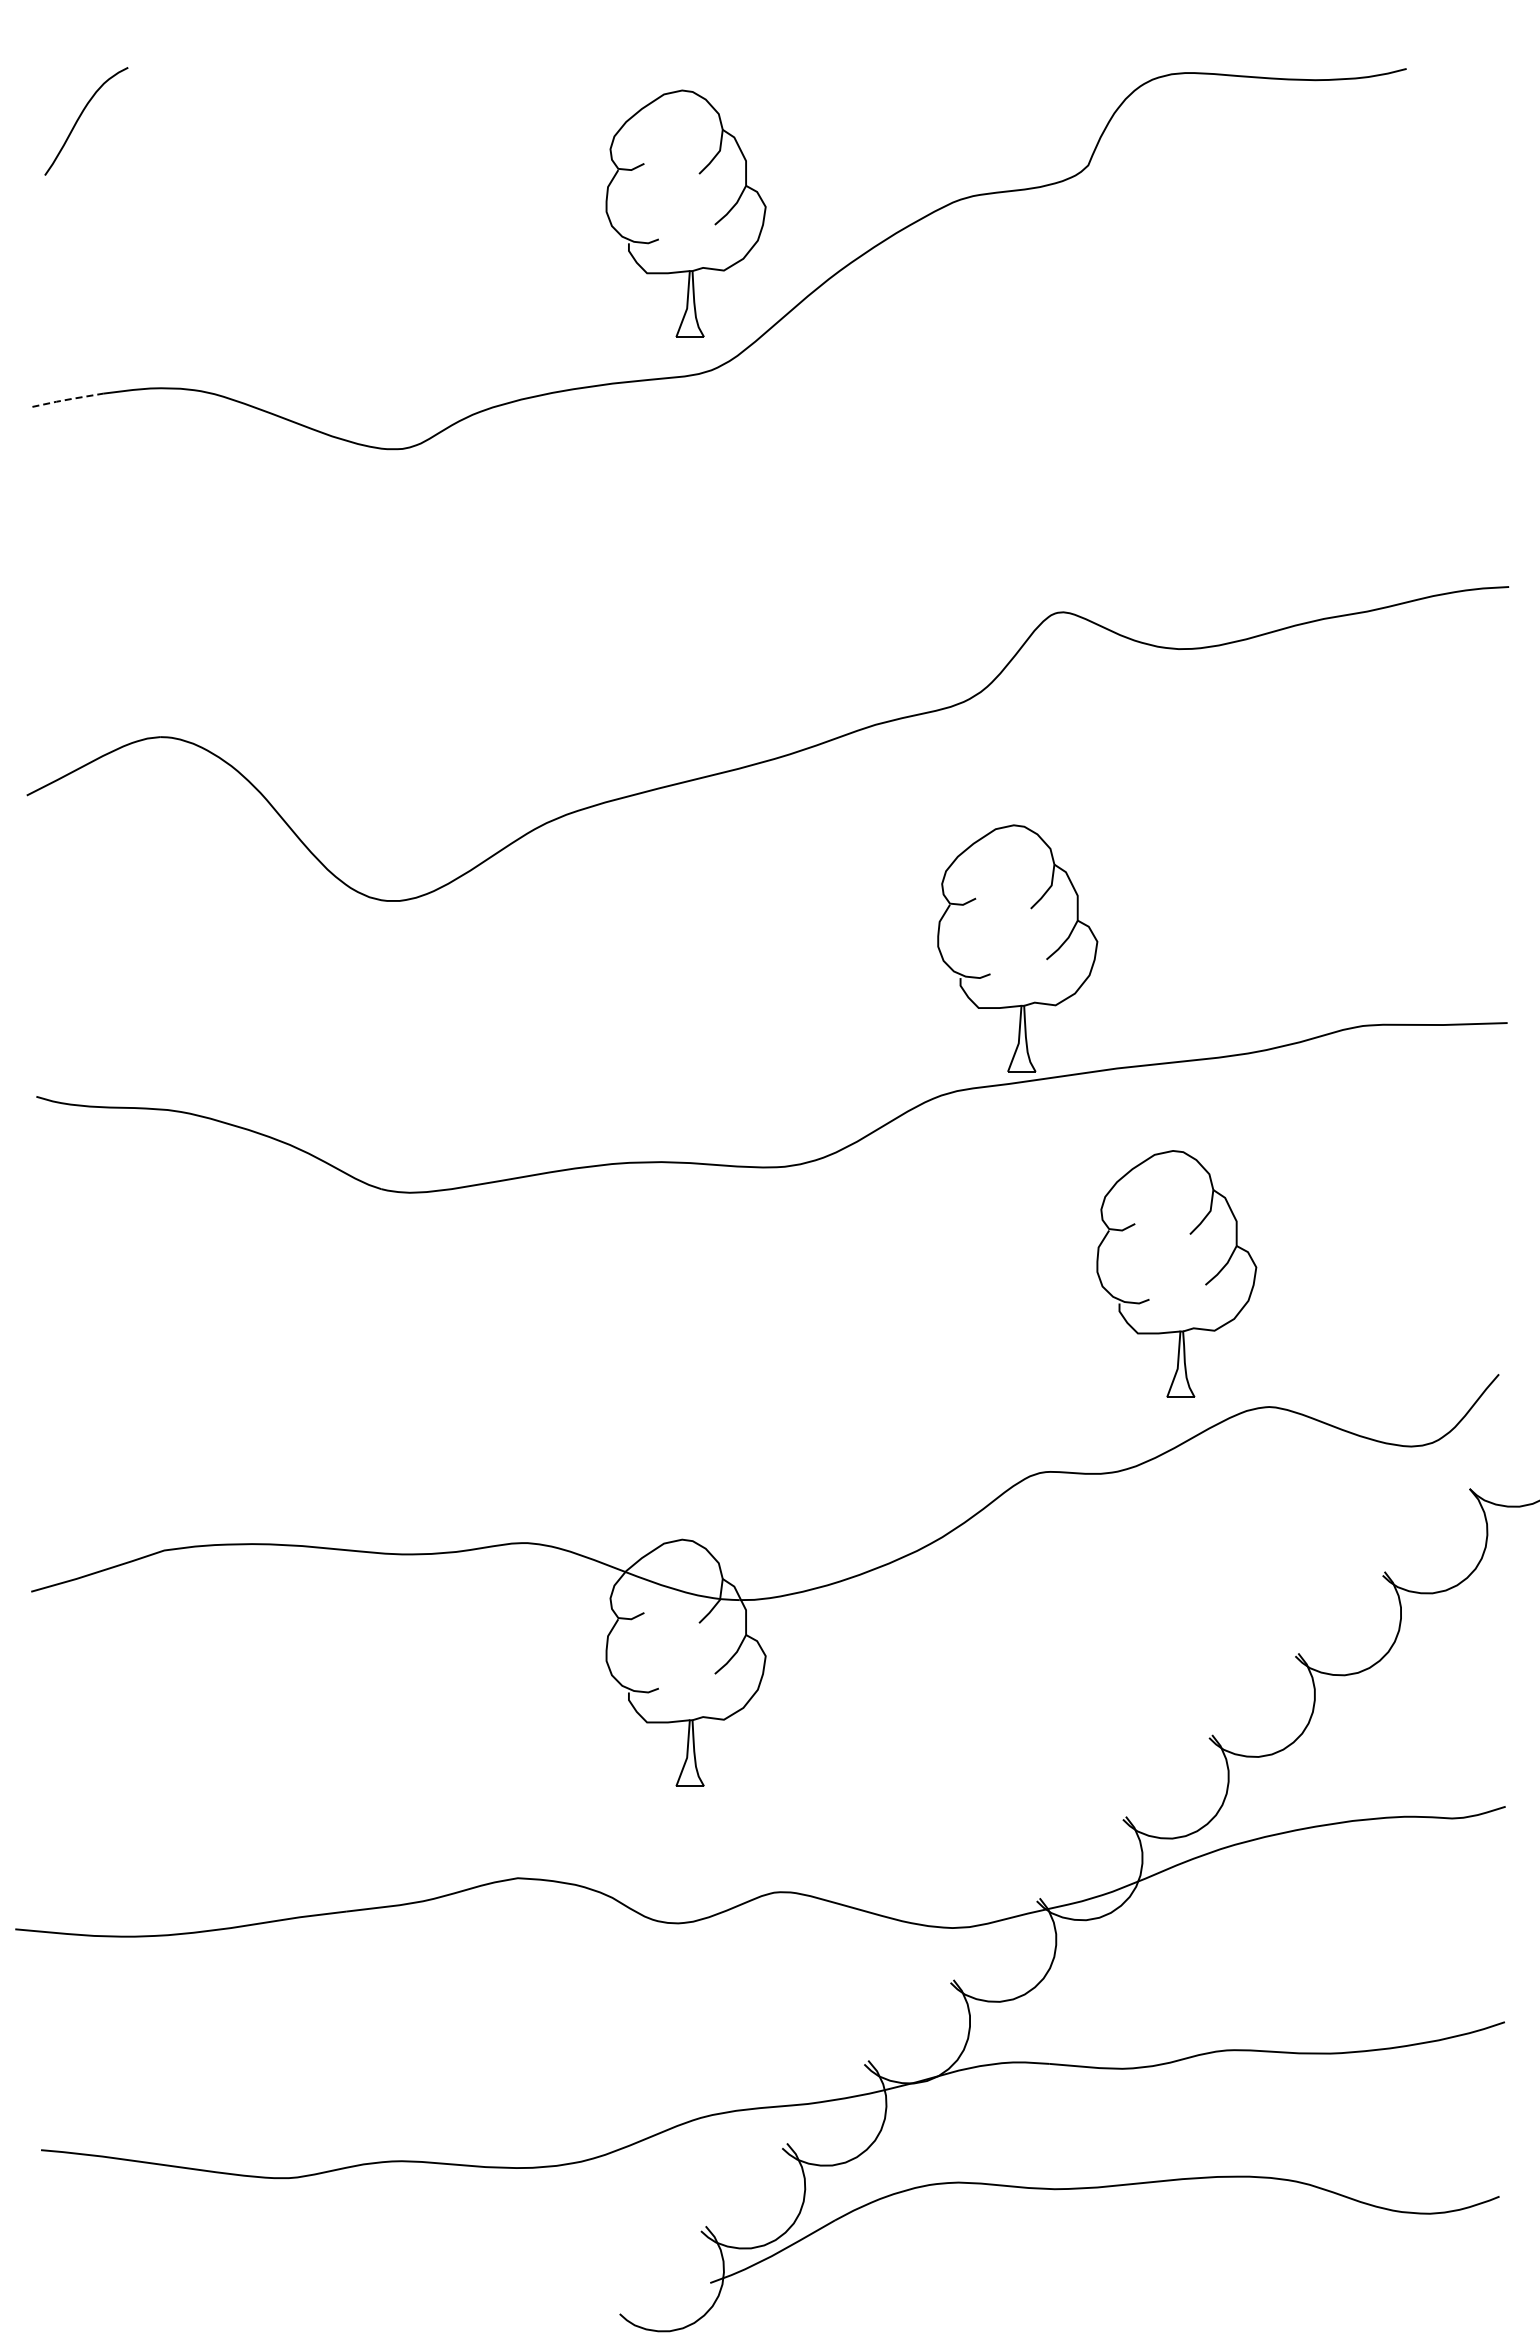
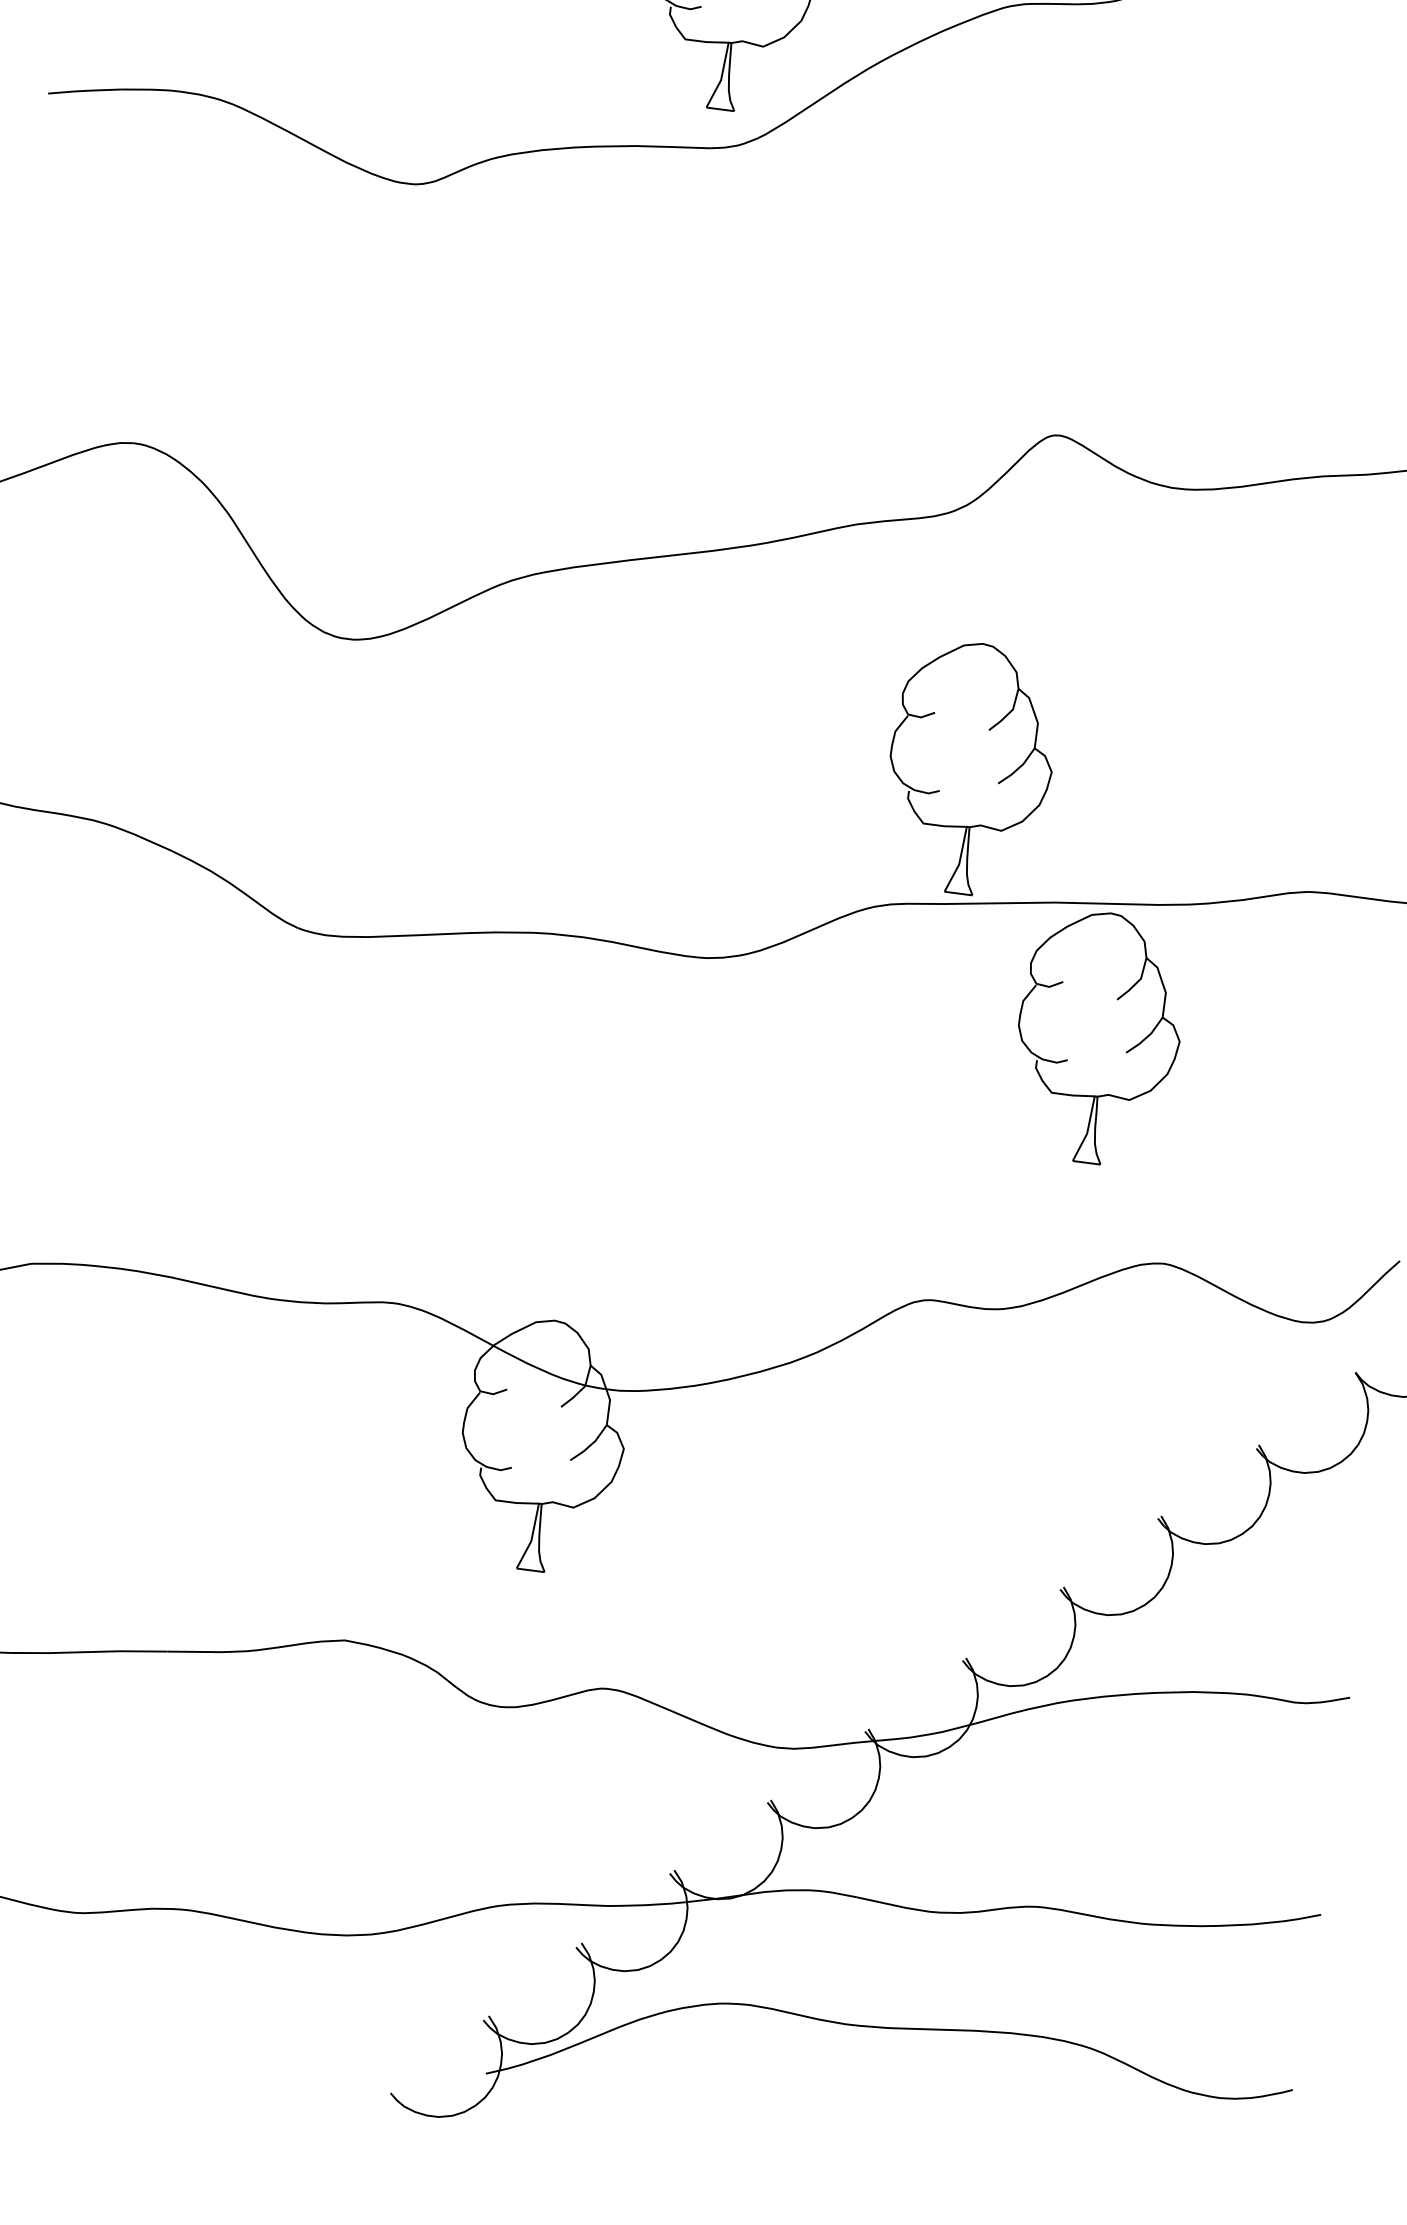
line: (67, 399) -> (84, 90), dashed -> solid
part: (1205, 1283) -> (1126, 1051), moved

